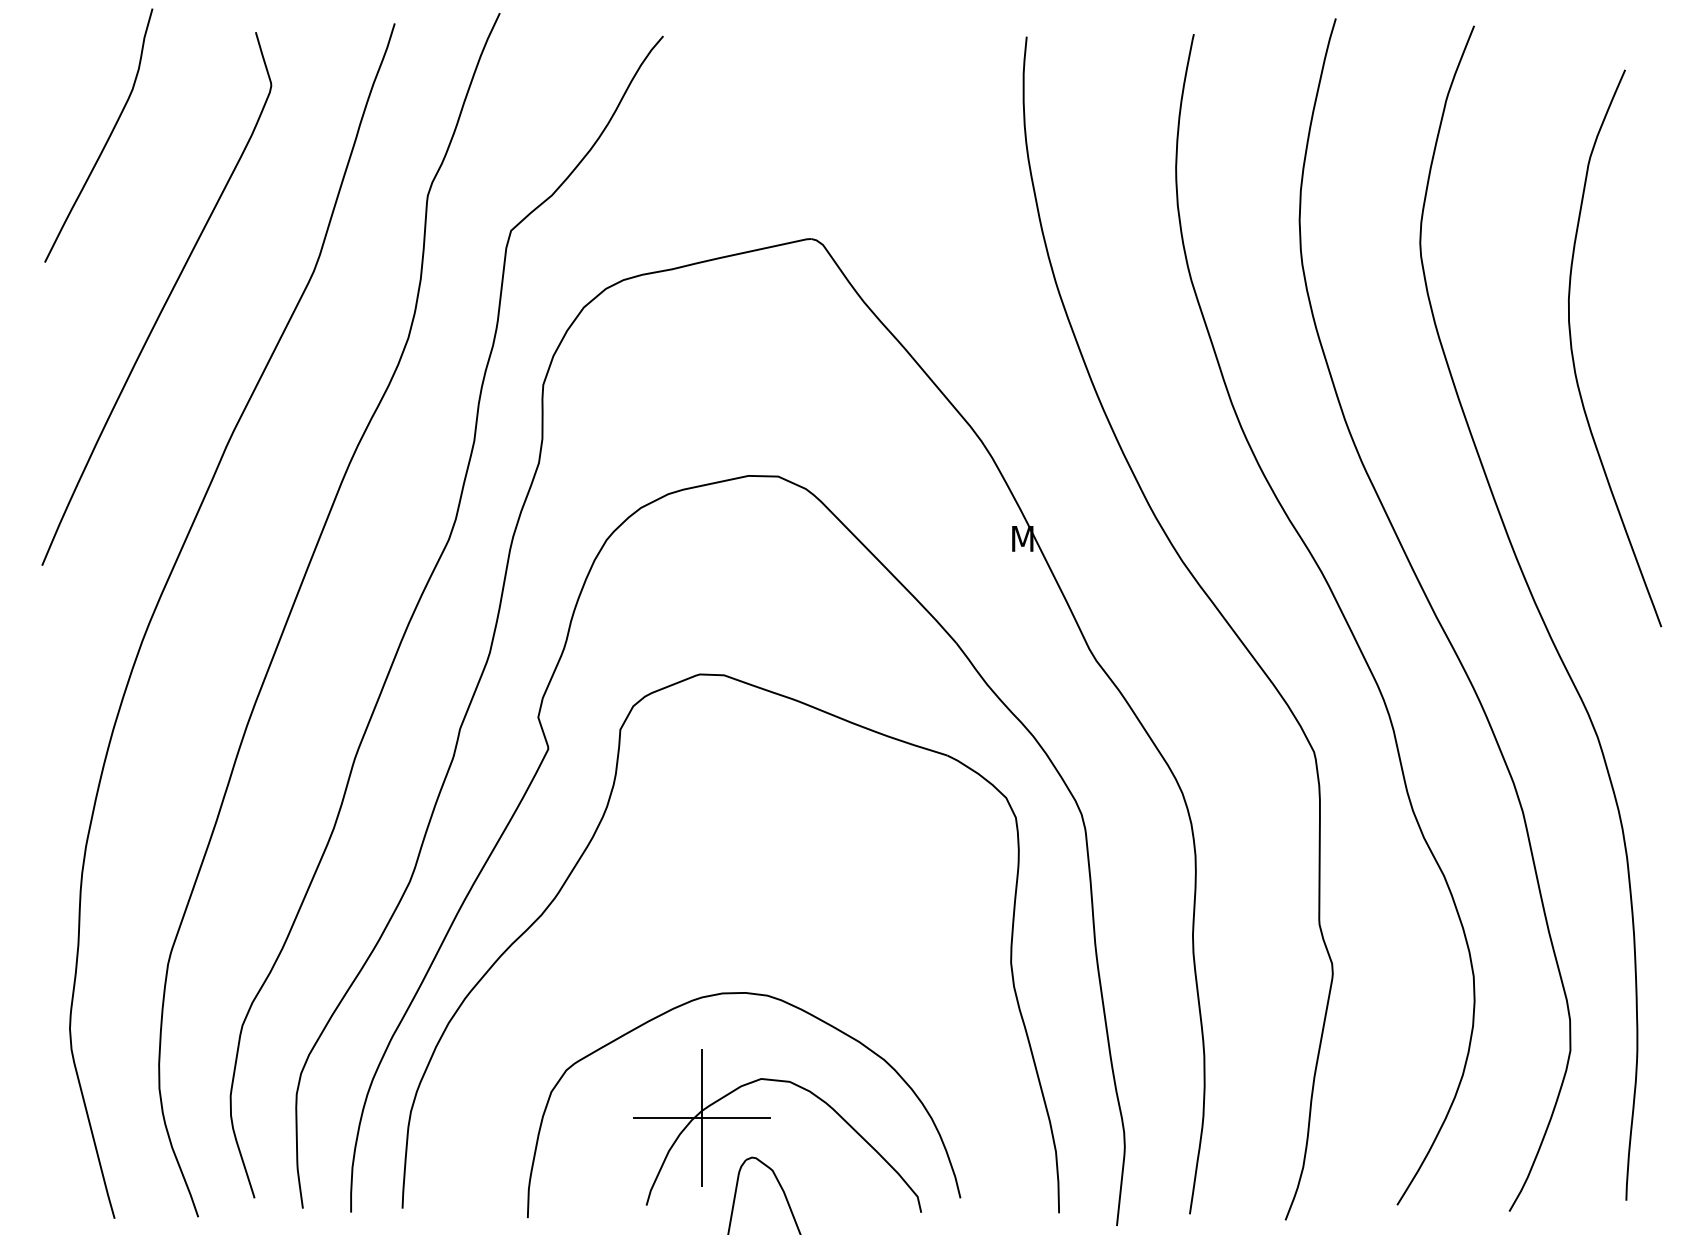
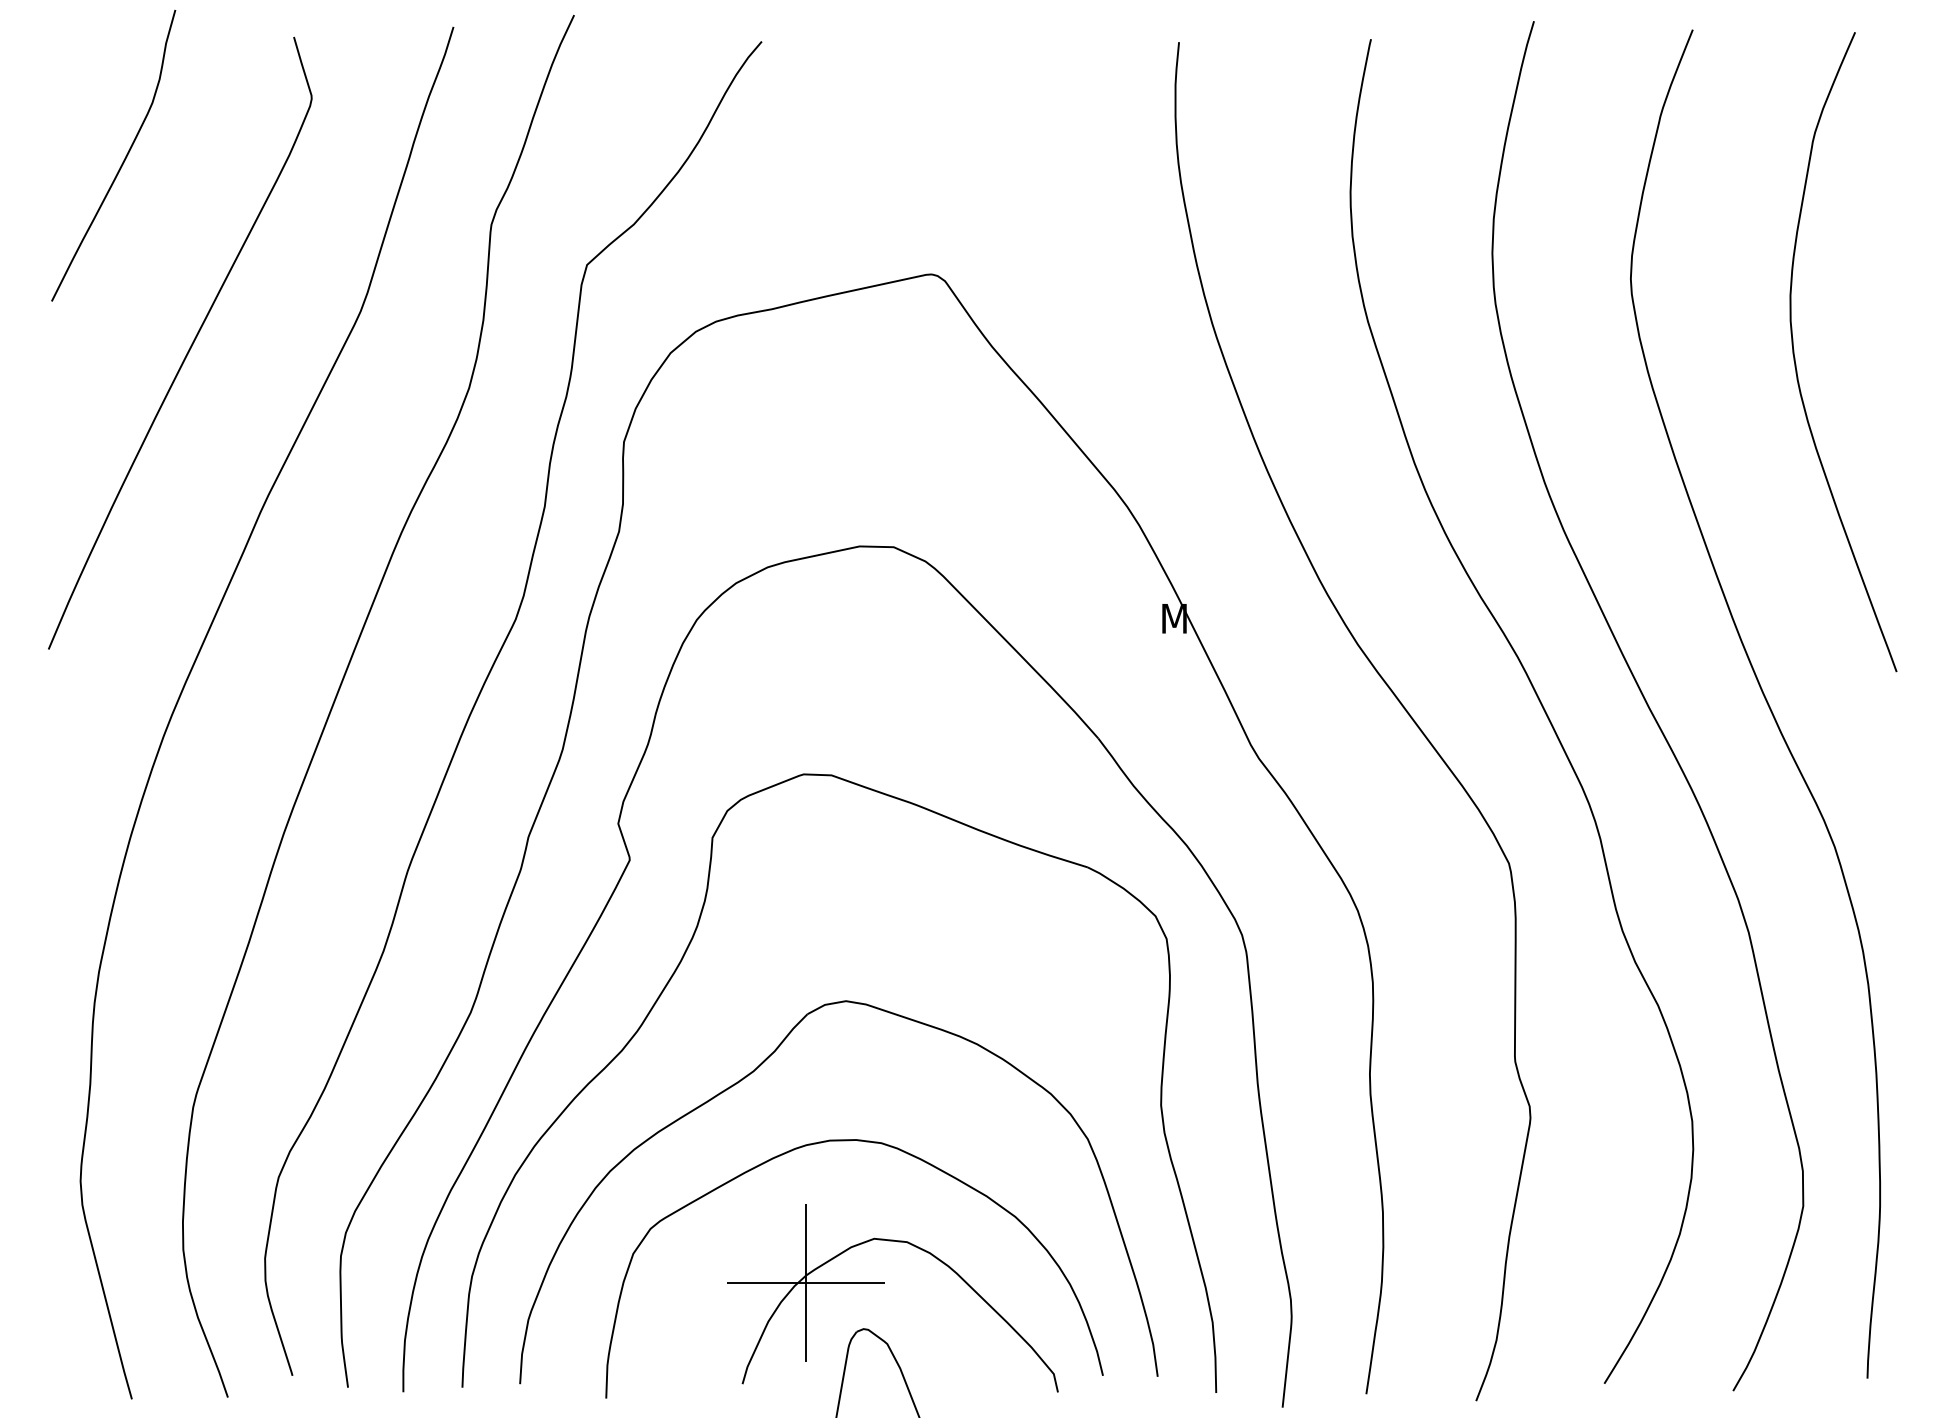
curve: (1573, 353) -> (1795, 357), moved
part: (651, 937) -> (748, 1076), added

